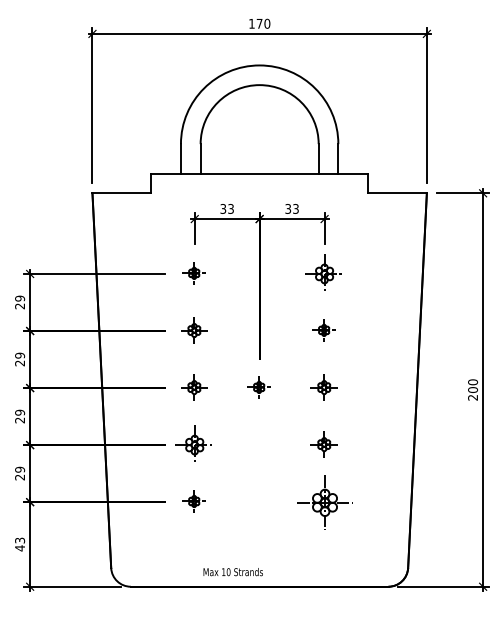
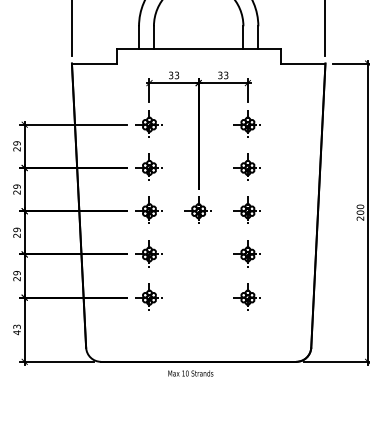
part: (193, 272) -> (148, 123), size x1.67
part: (193, 329) -> (148, 166), size x1.43
part: (323, 329) -> (247, 166), size x1.67
part: (193, 386) -> (148, 210), size x1.43
part: (258, 386) -> (197, 210), size x1.67
part: (323, 386) -> (247, 210), size x1.43
part: (323, 443) -> (247, 253), size x1.43
part: (193, 500) -> (148, 296), size x1.67
part: (323, 500) -> (247, 296), size x0.71
text: (232, 572) -> (190, 373), moved

